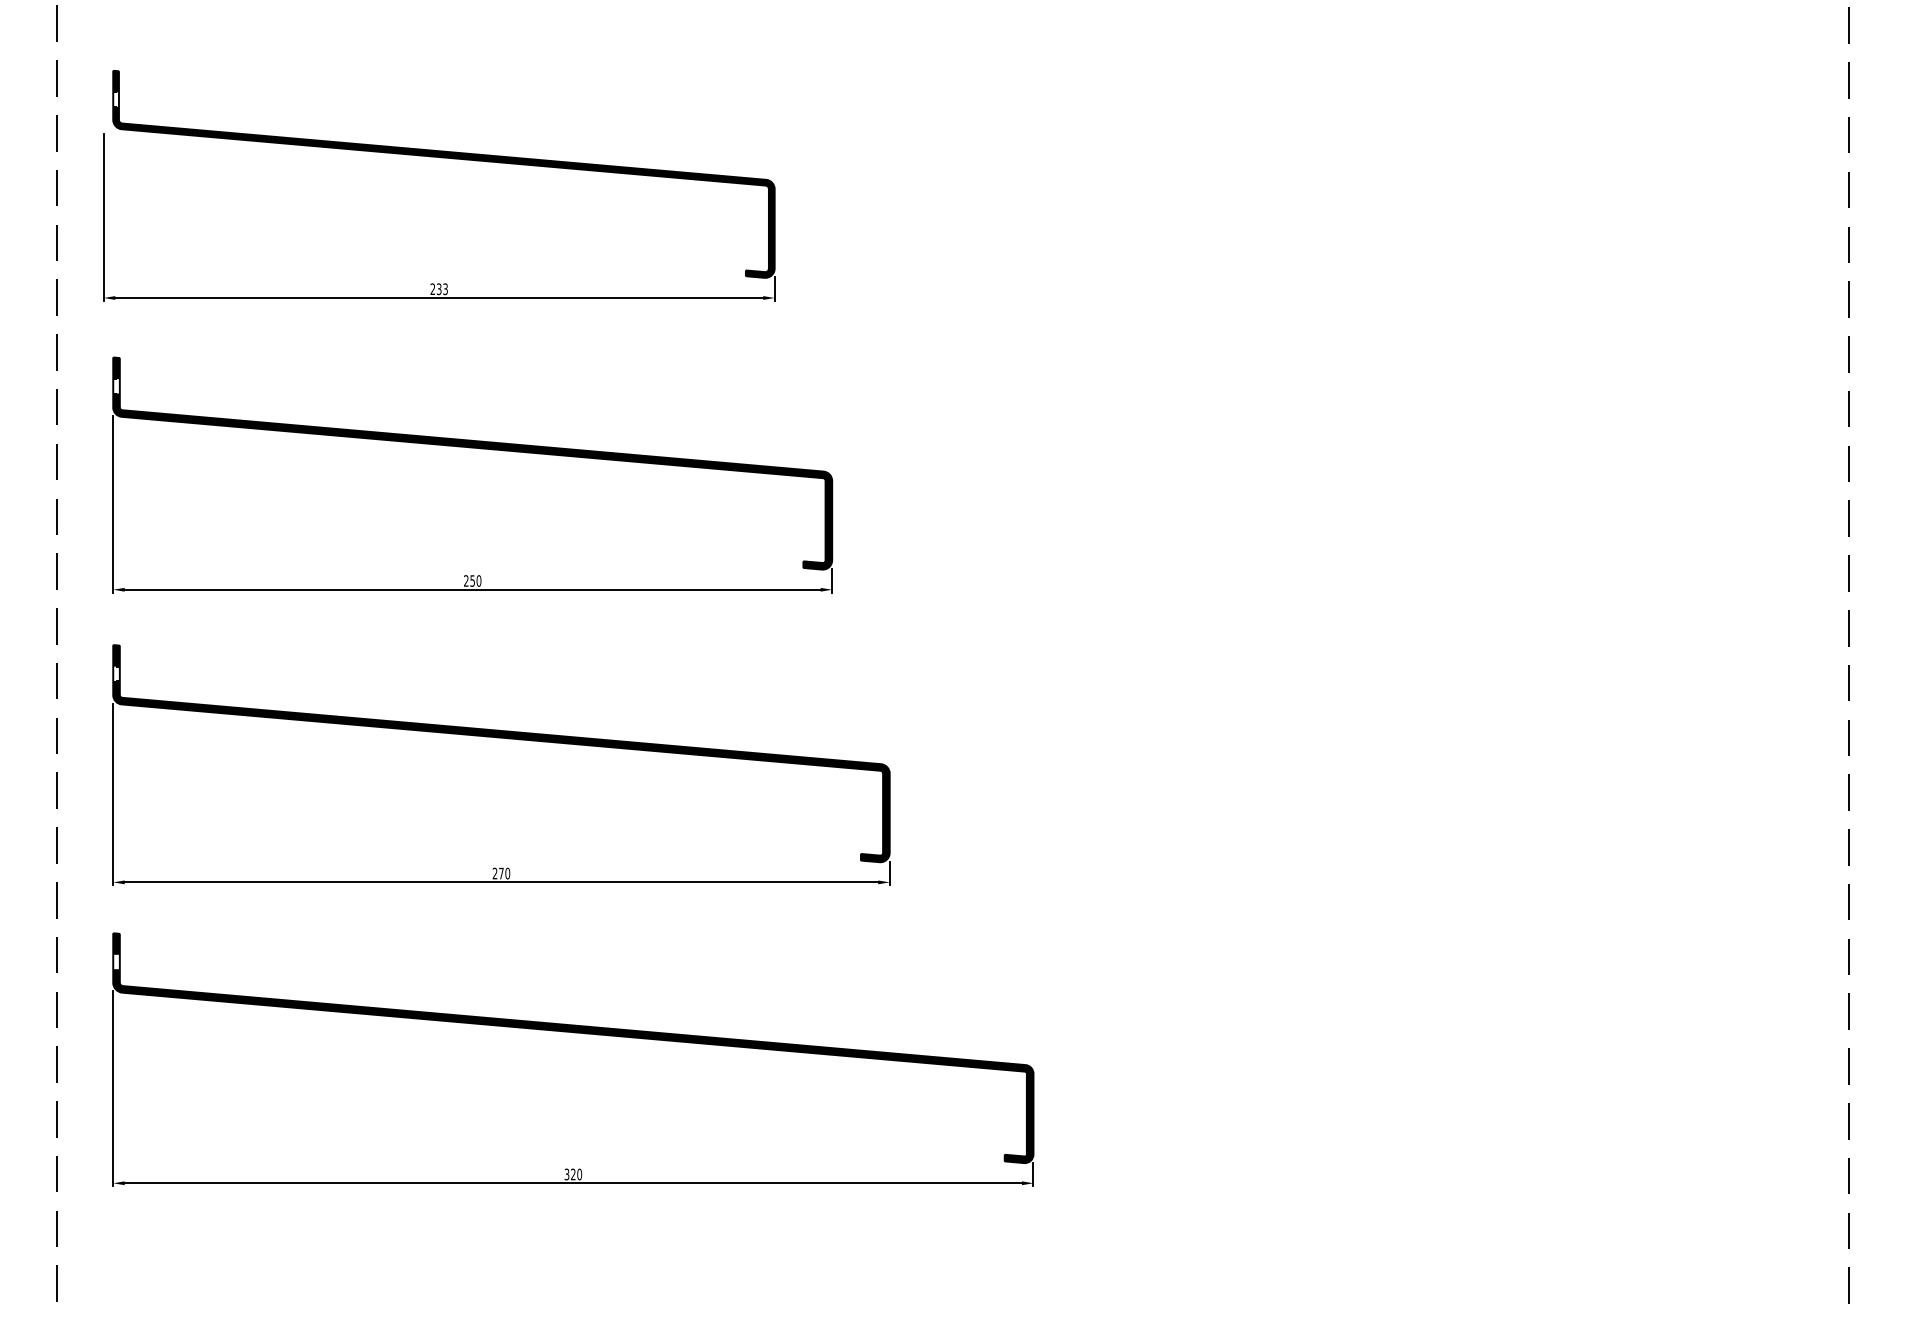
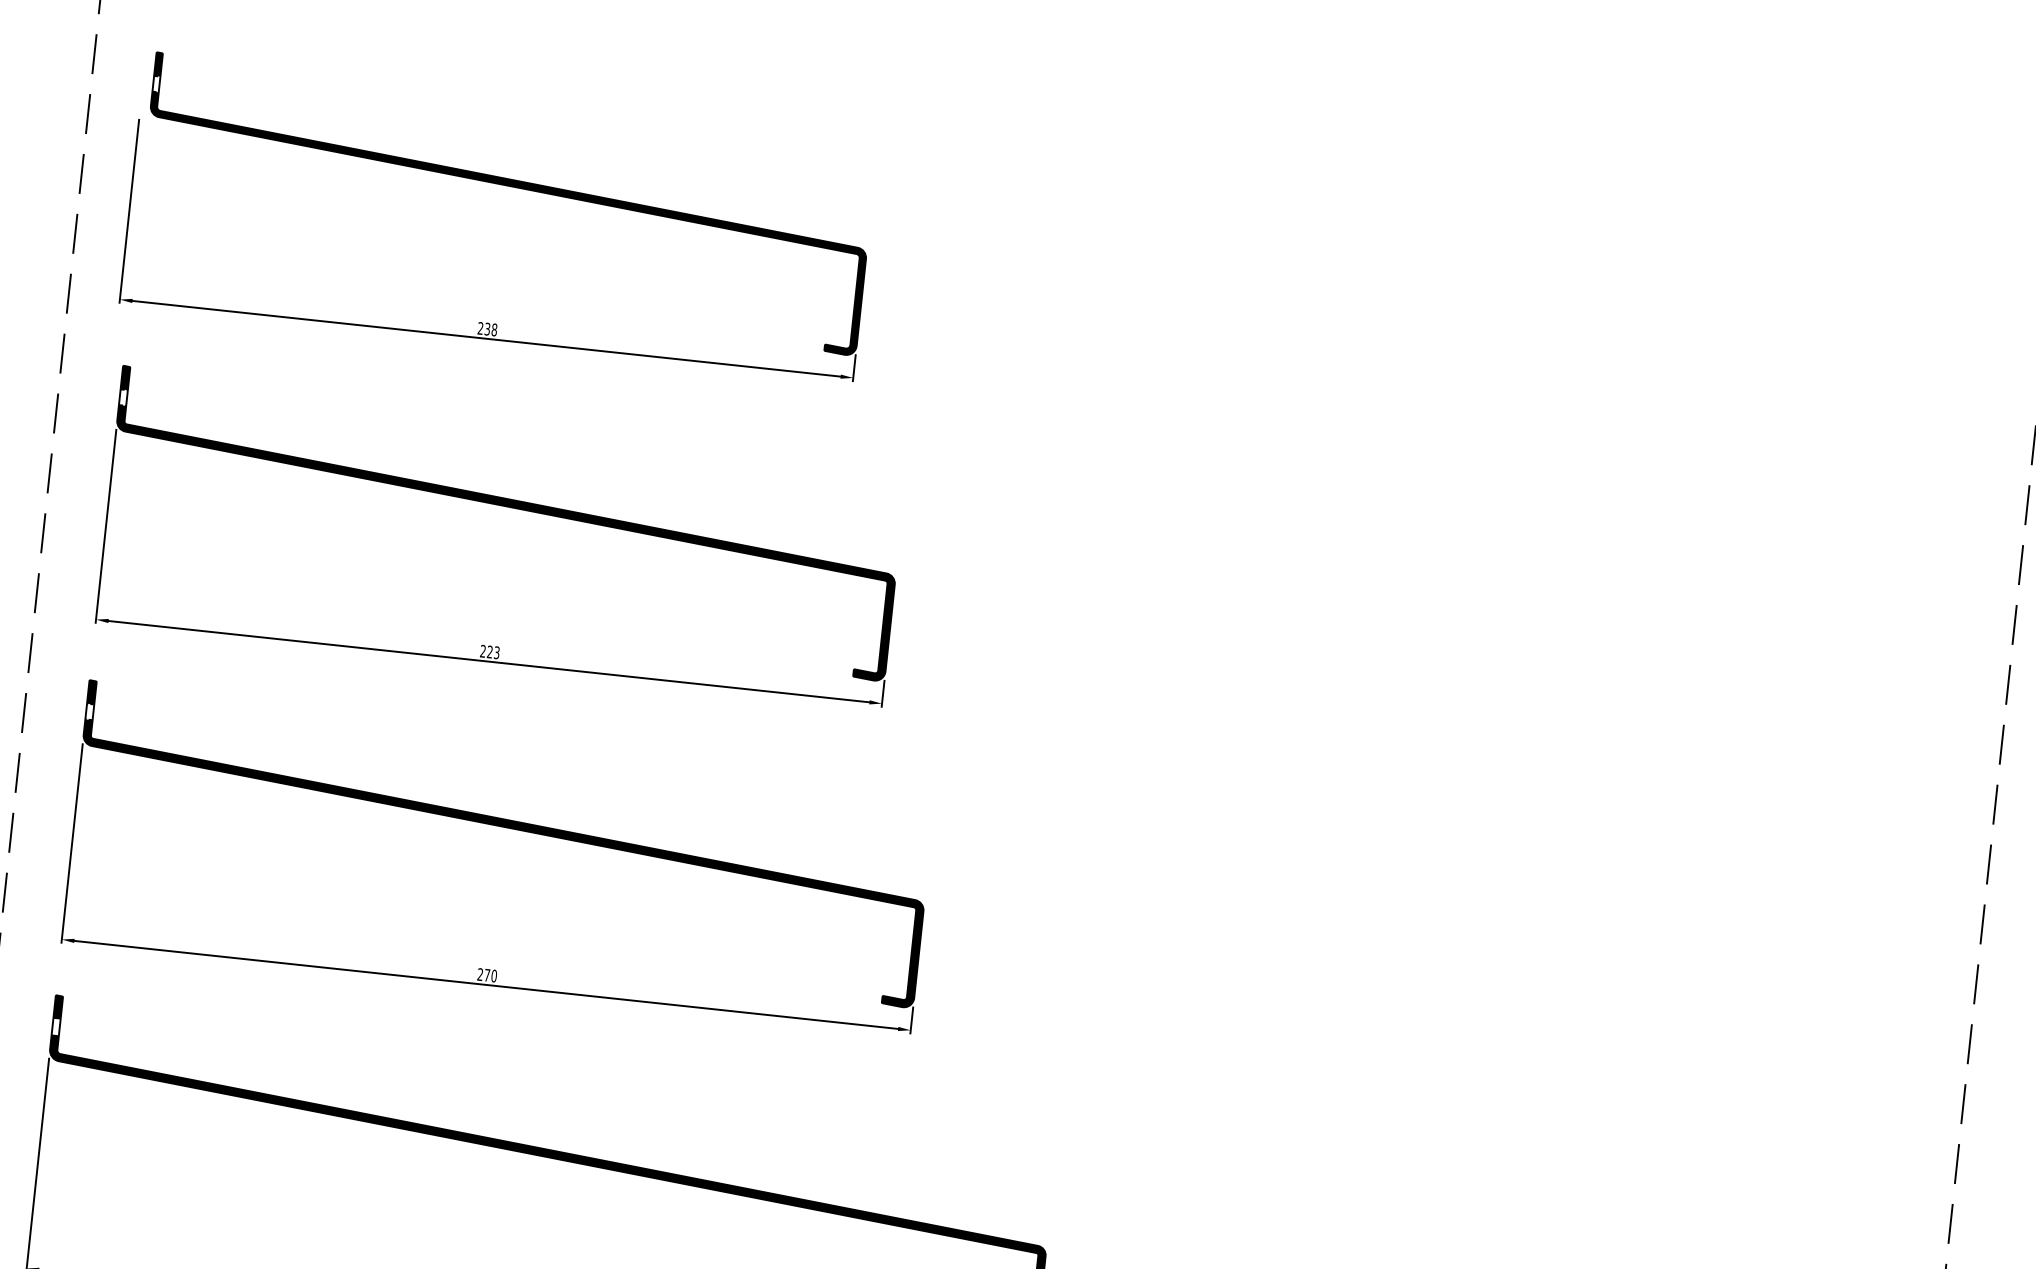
text: (445, 289) -> (494, 330), 233 -> 238
text: (475, 580) -> (493, 651), 250 -> 223

